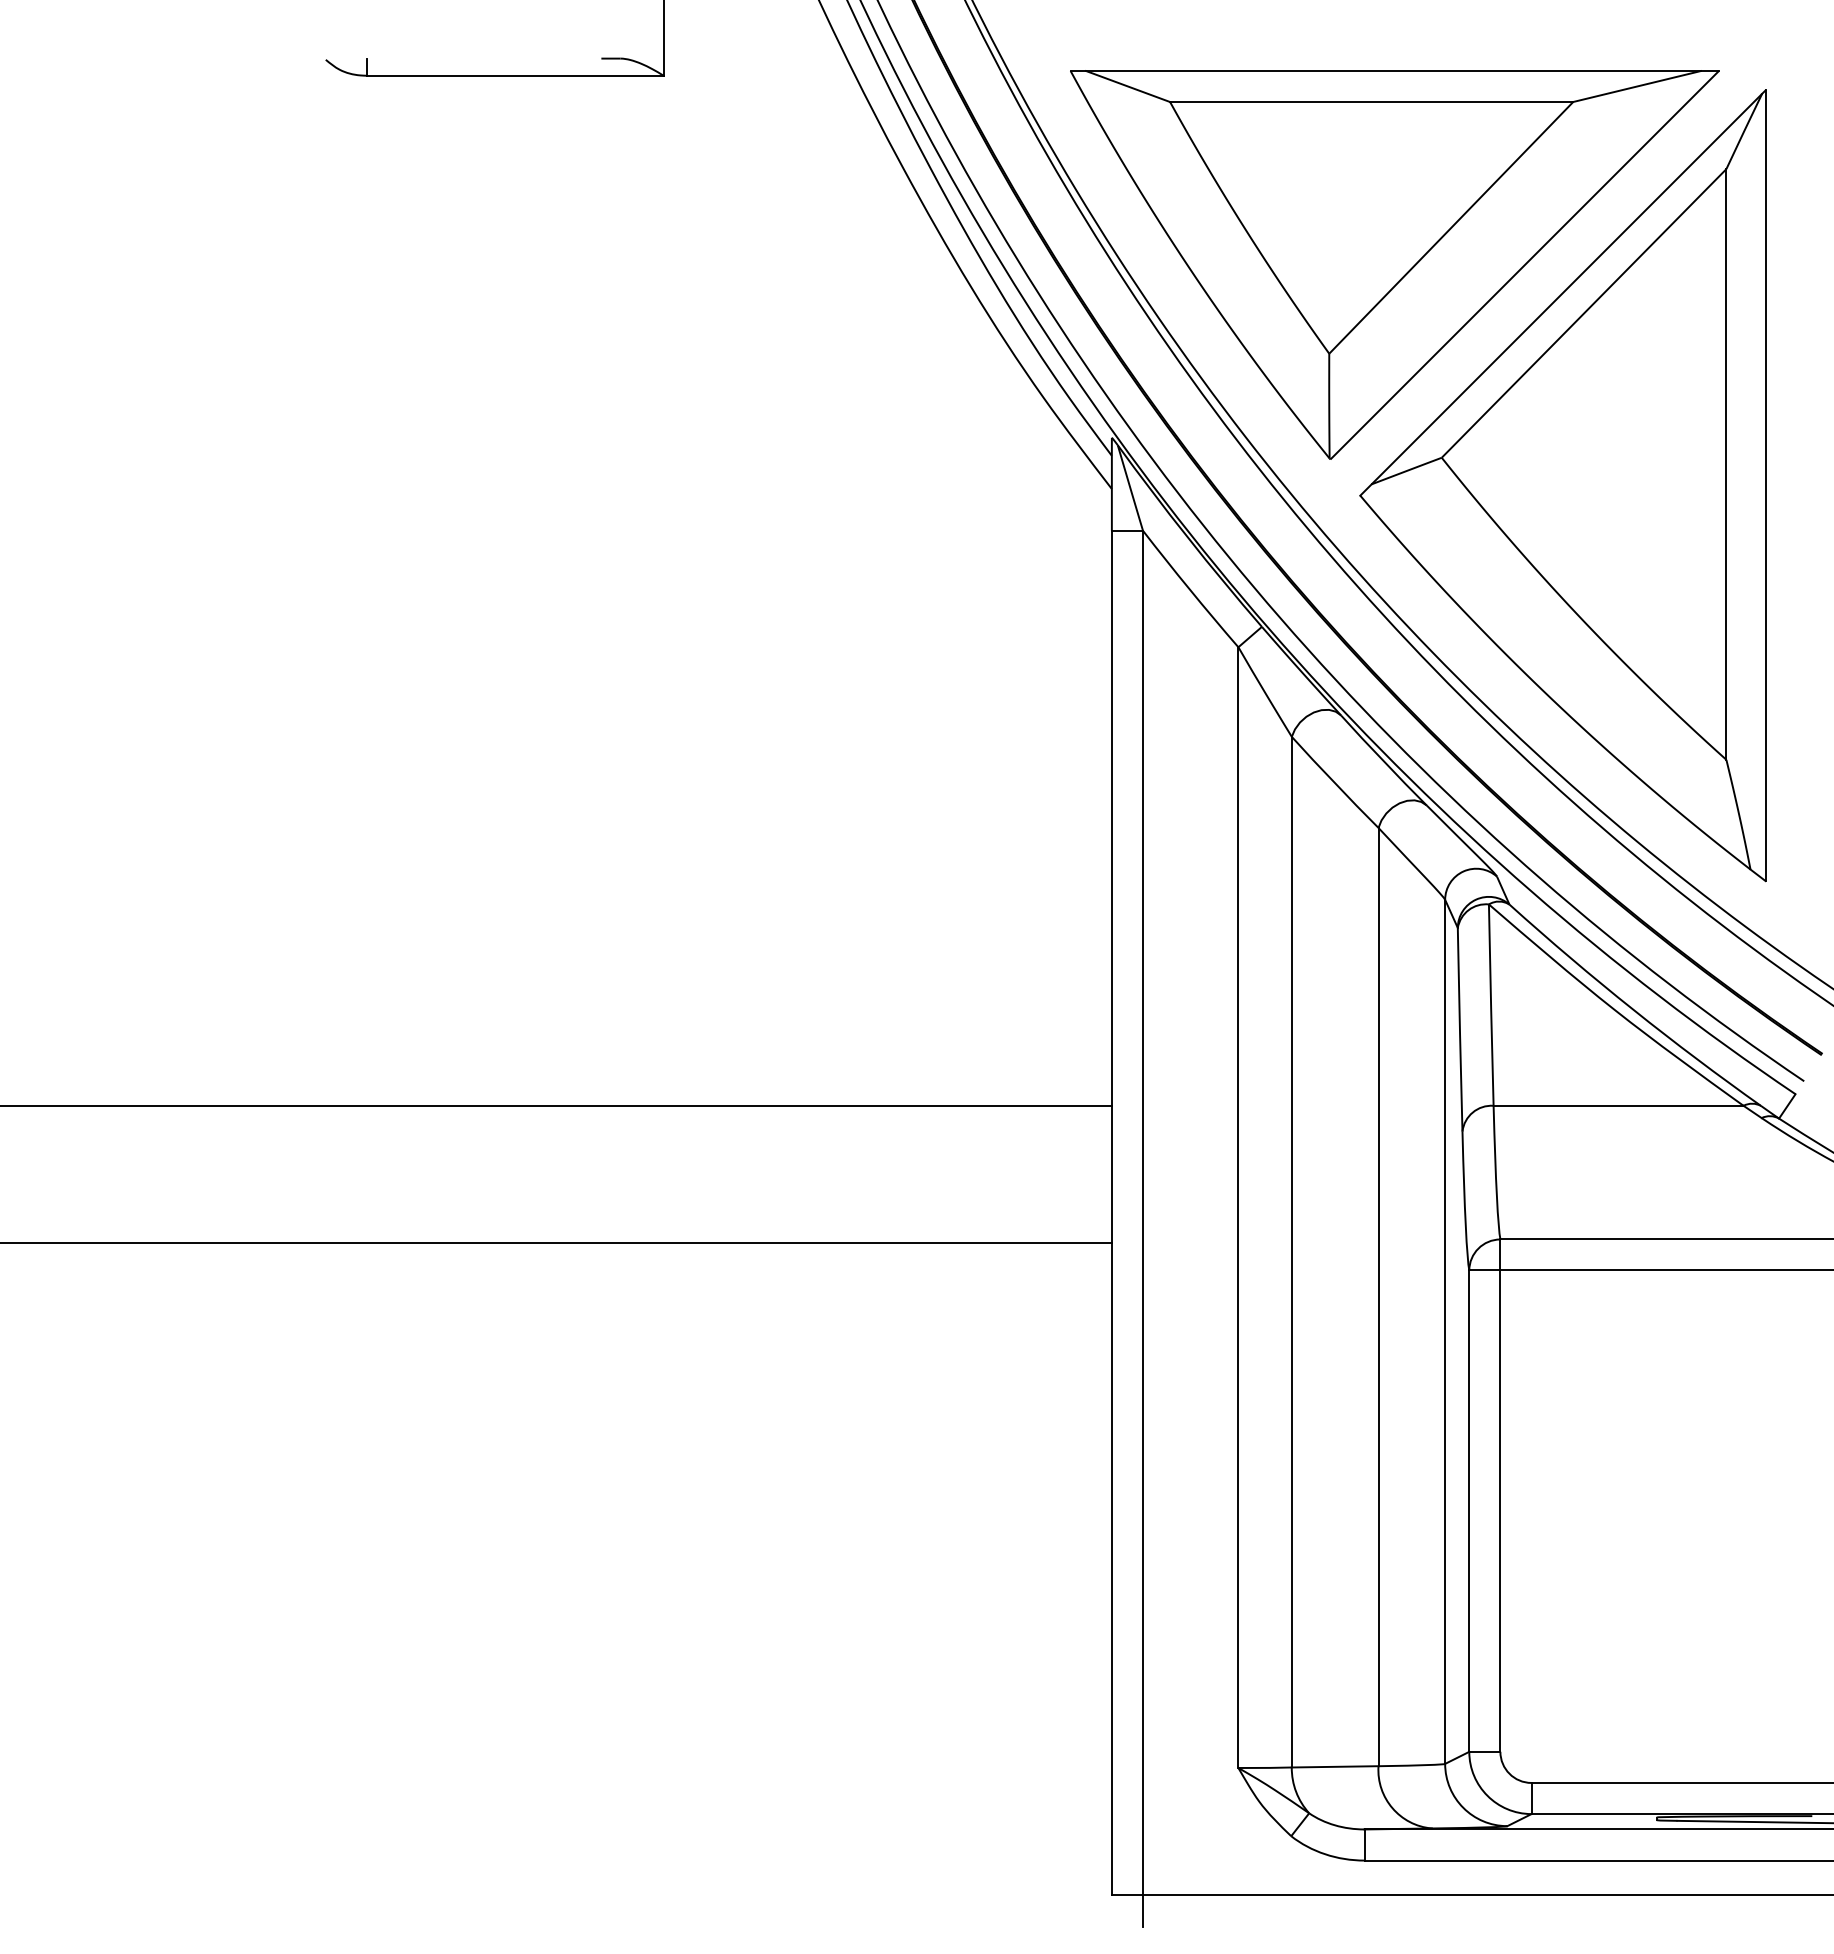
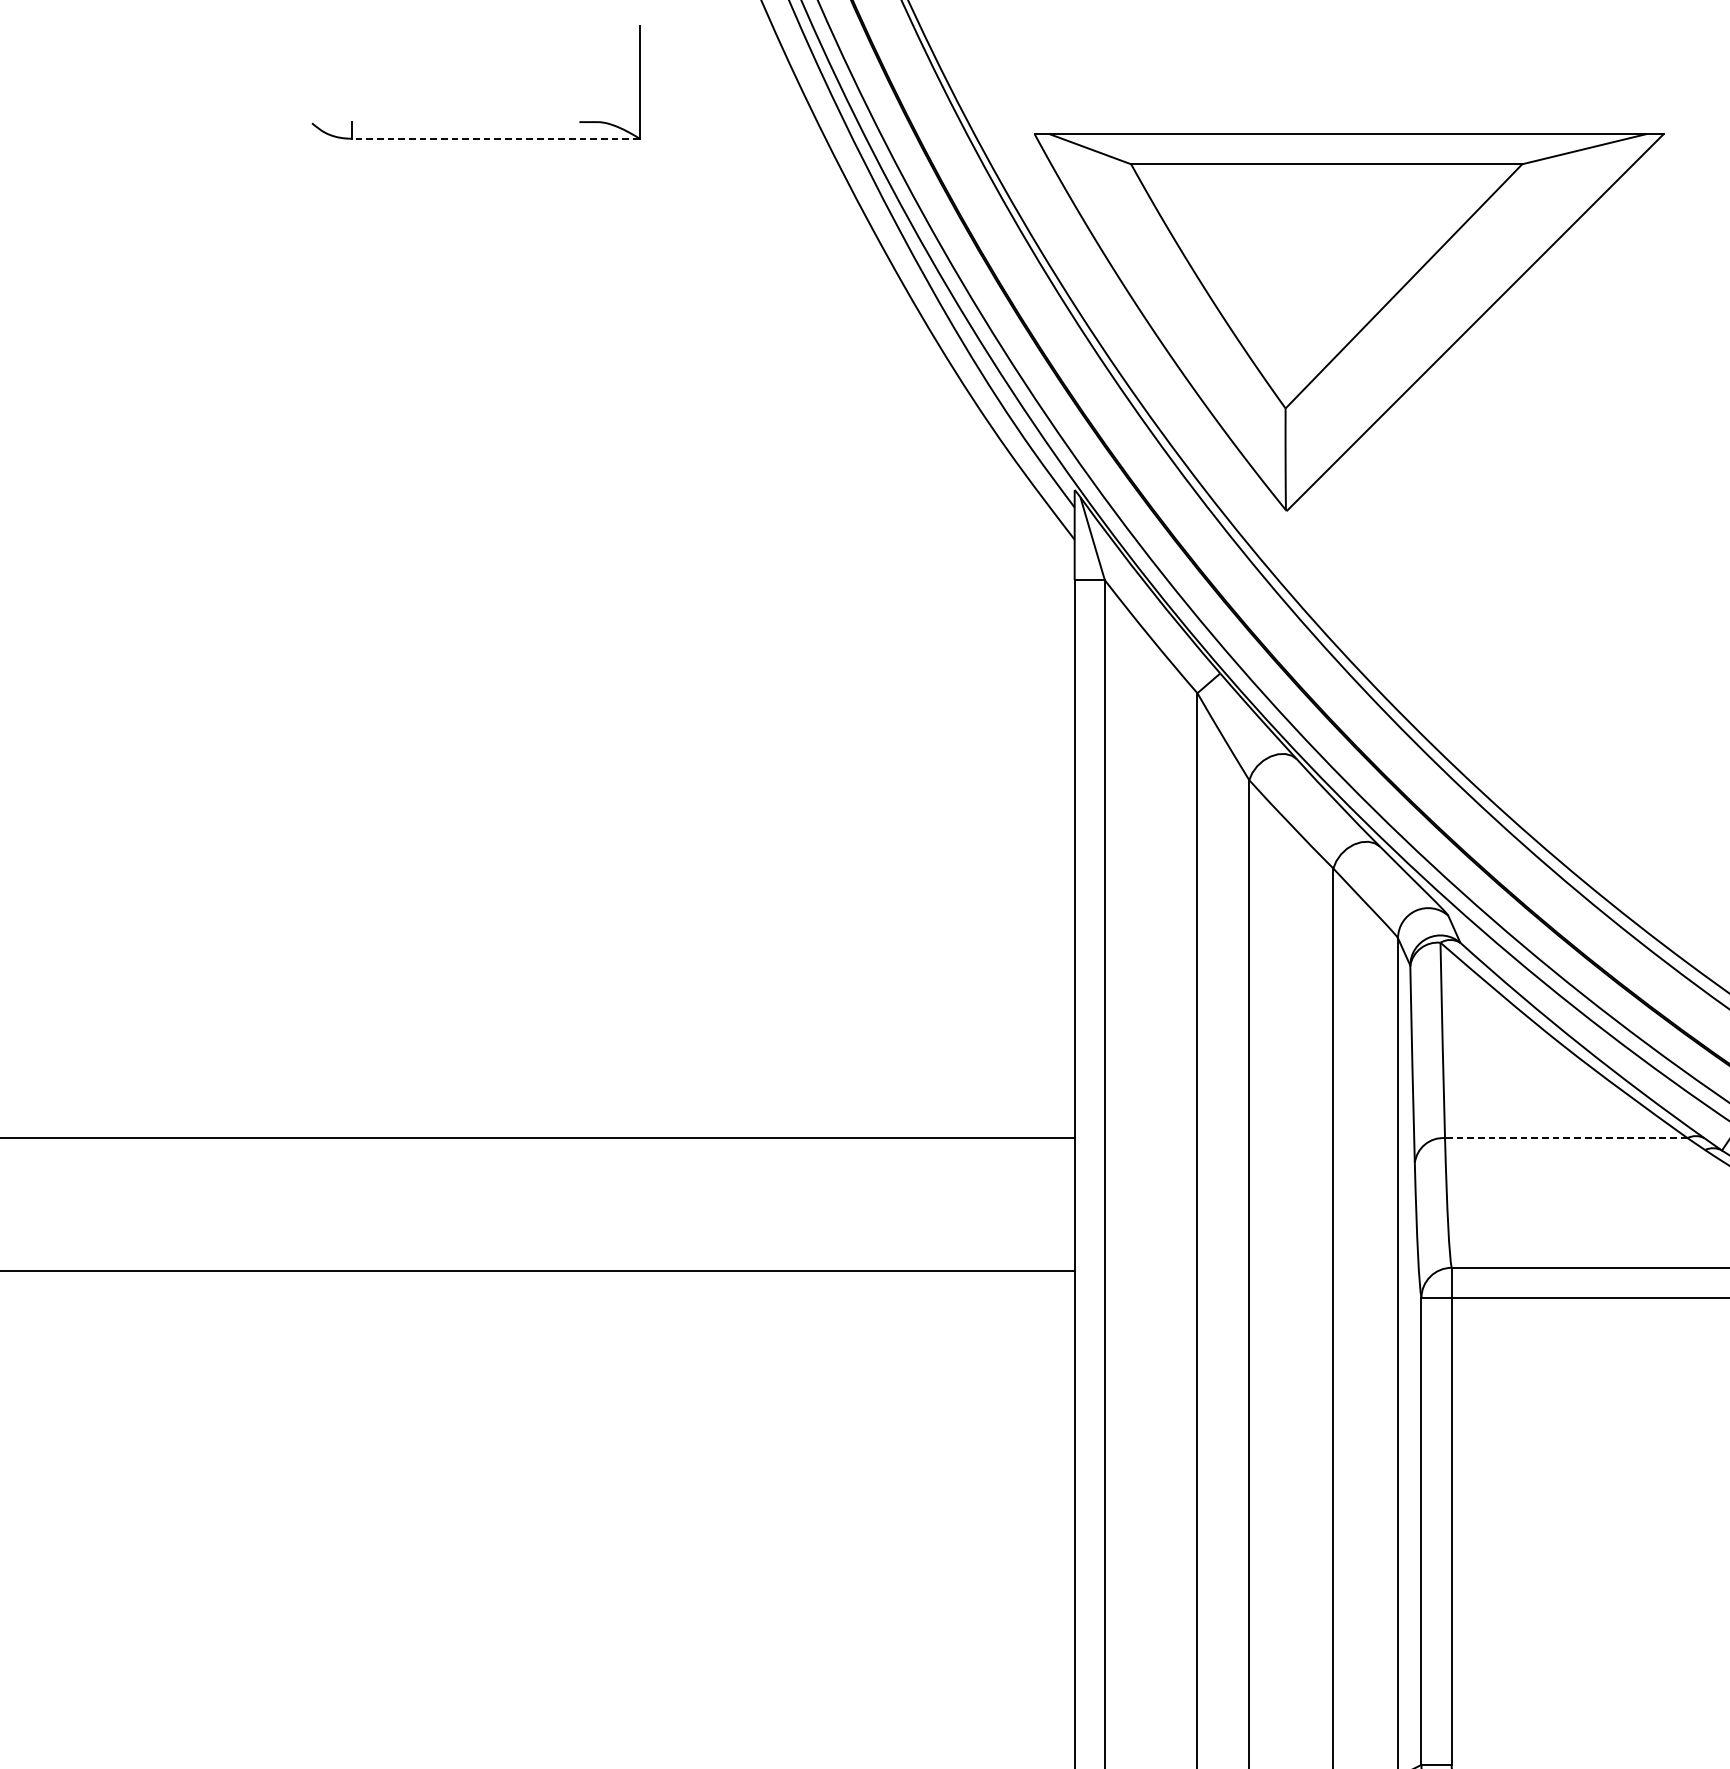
line: (515, 75) -> (496, 138), solid -> dashed
part: (1562, 485) -> (1511, 536), removed
line: (1618, 1105) -> (1566, 1137), solid -> dashed

